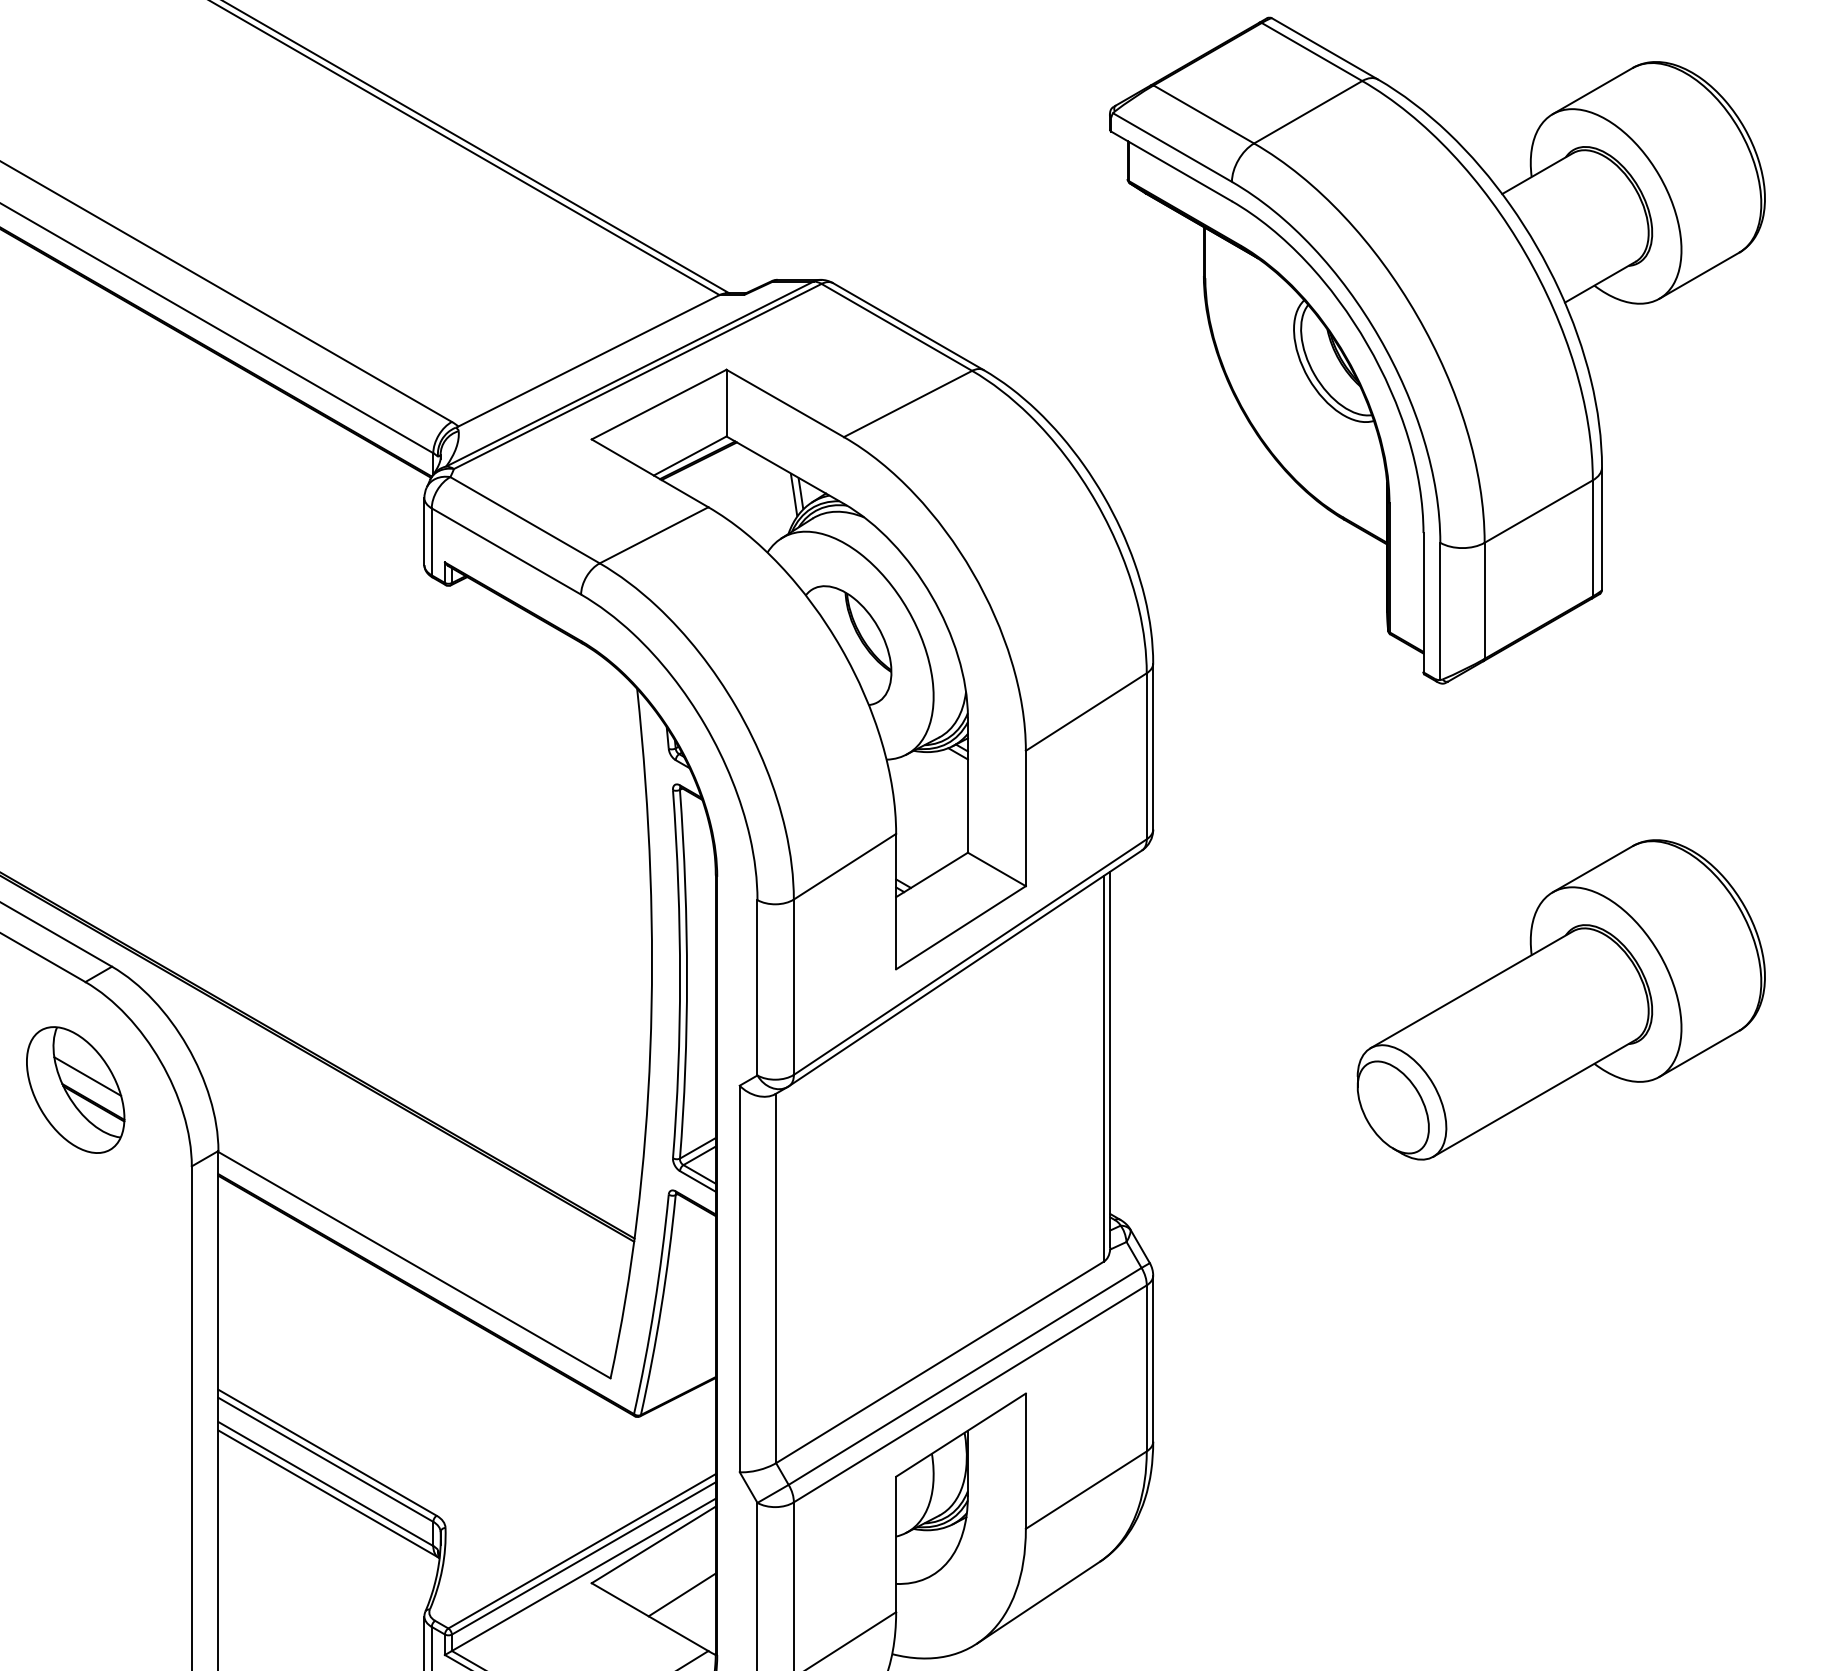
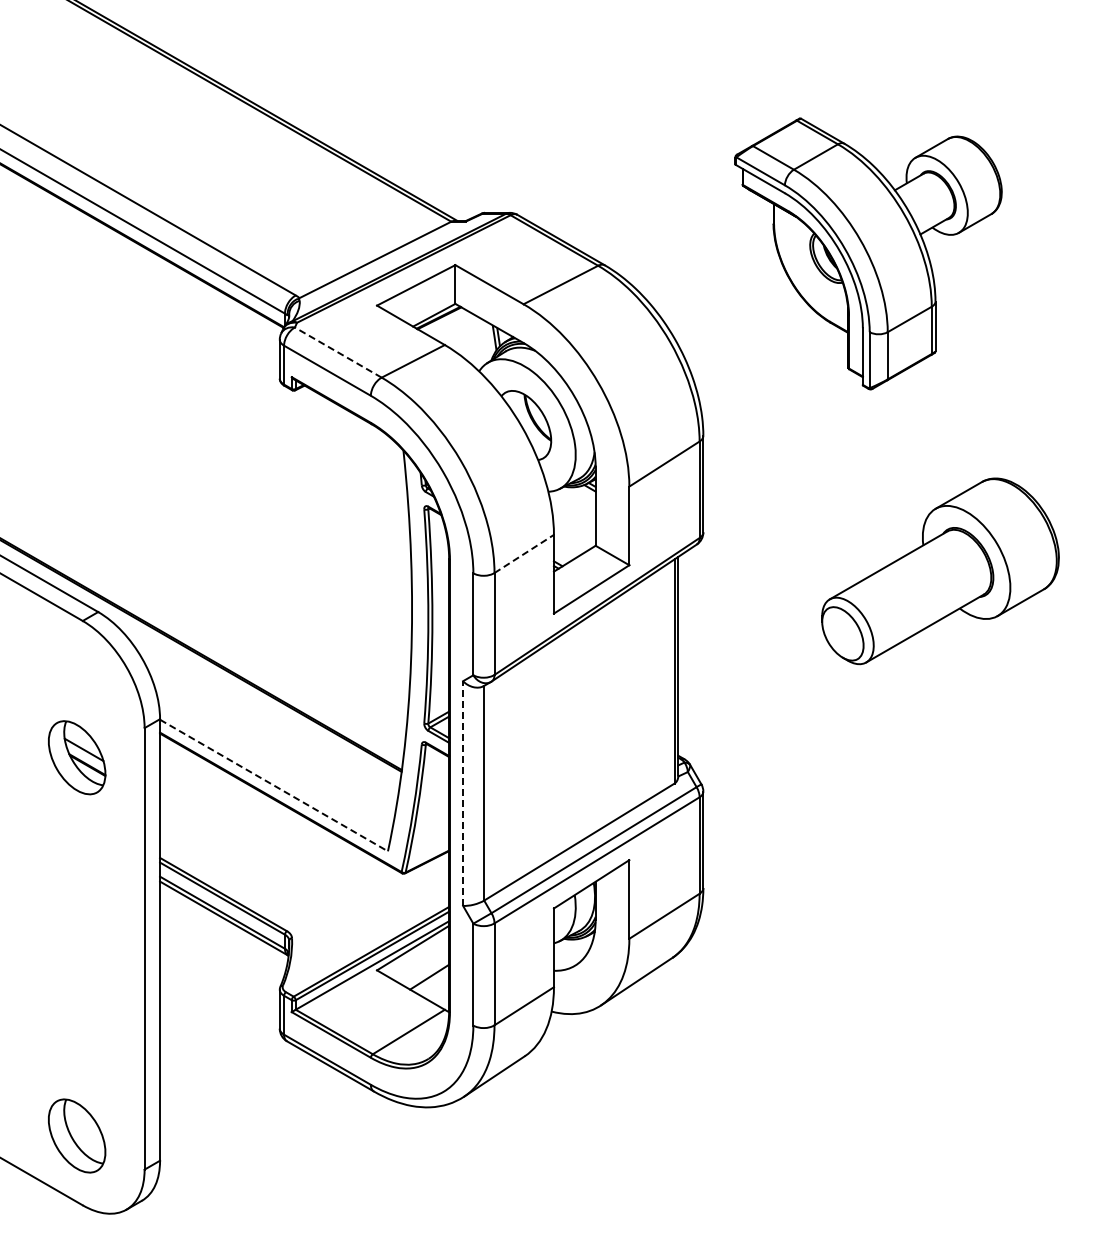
part: (1437, 349) -> (868, 253), size x0.7
line: (523, 520) -> (337, 352), solid -> dashed
line: (845, 865) -> (524, 553), solid -> dashed
part: (1561, 1000) -> (940, 571), moved
part: (76, 1089) -> (77, 757), moved
line: (415, 1265) -> (274, 785), solid -> dashed
line: (740, 1278) -> (463, 793), solid -> dashed

